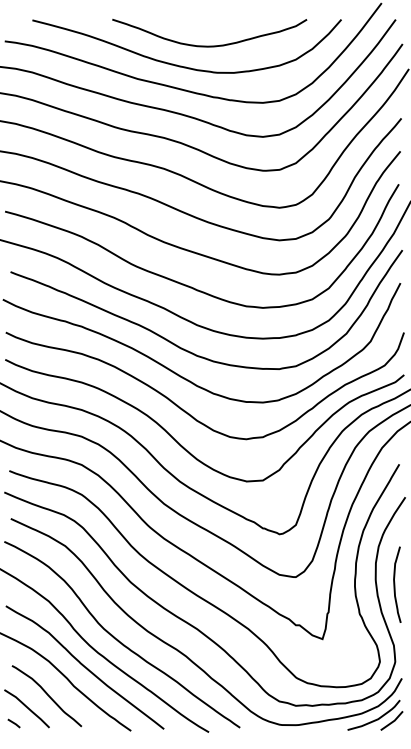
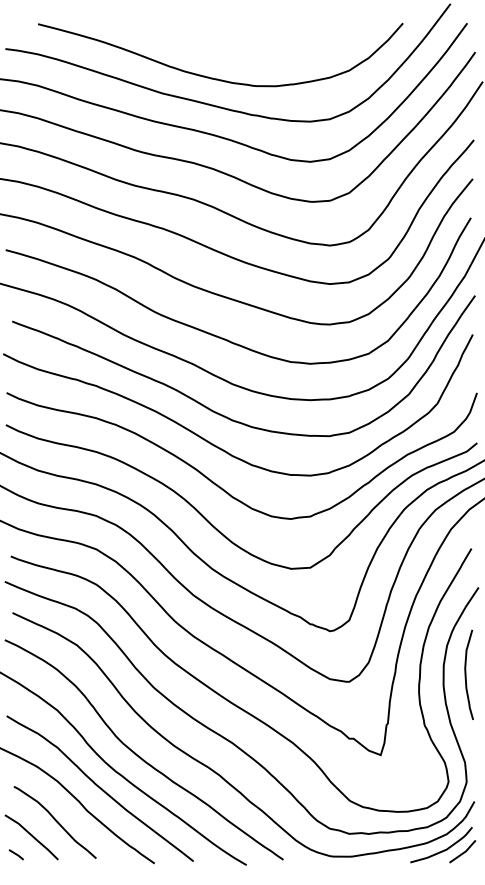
curve: (209, 46) -> (247, 54), removed
curve: (395, 584) -> (466, 674), moved

